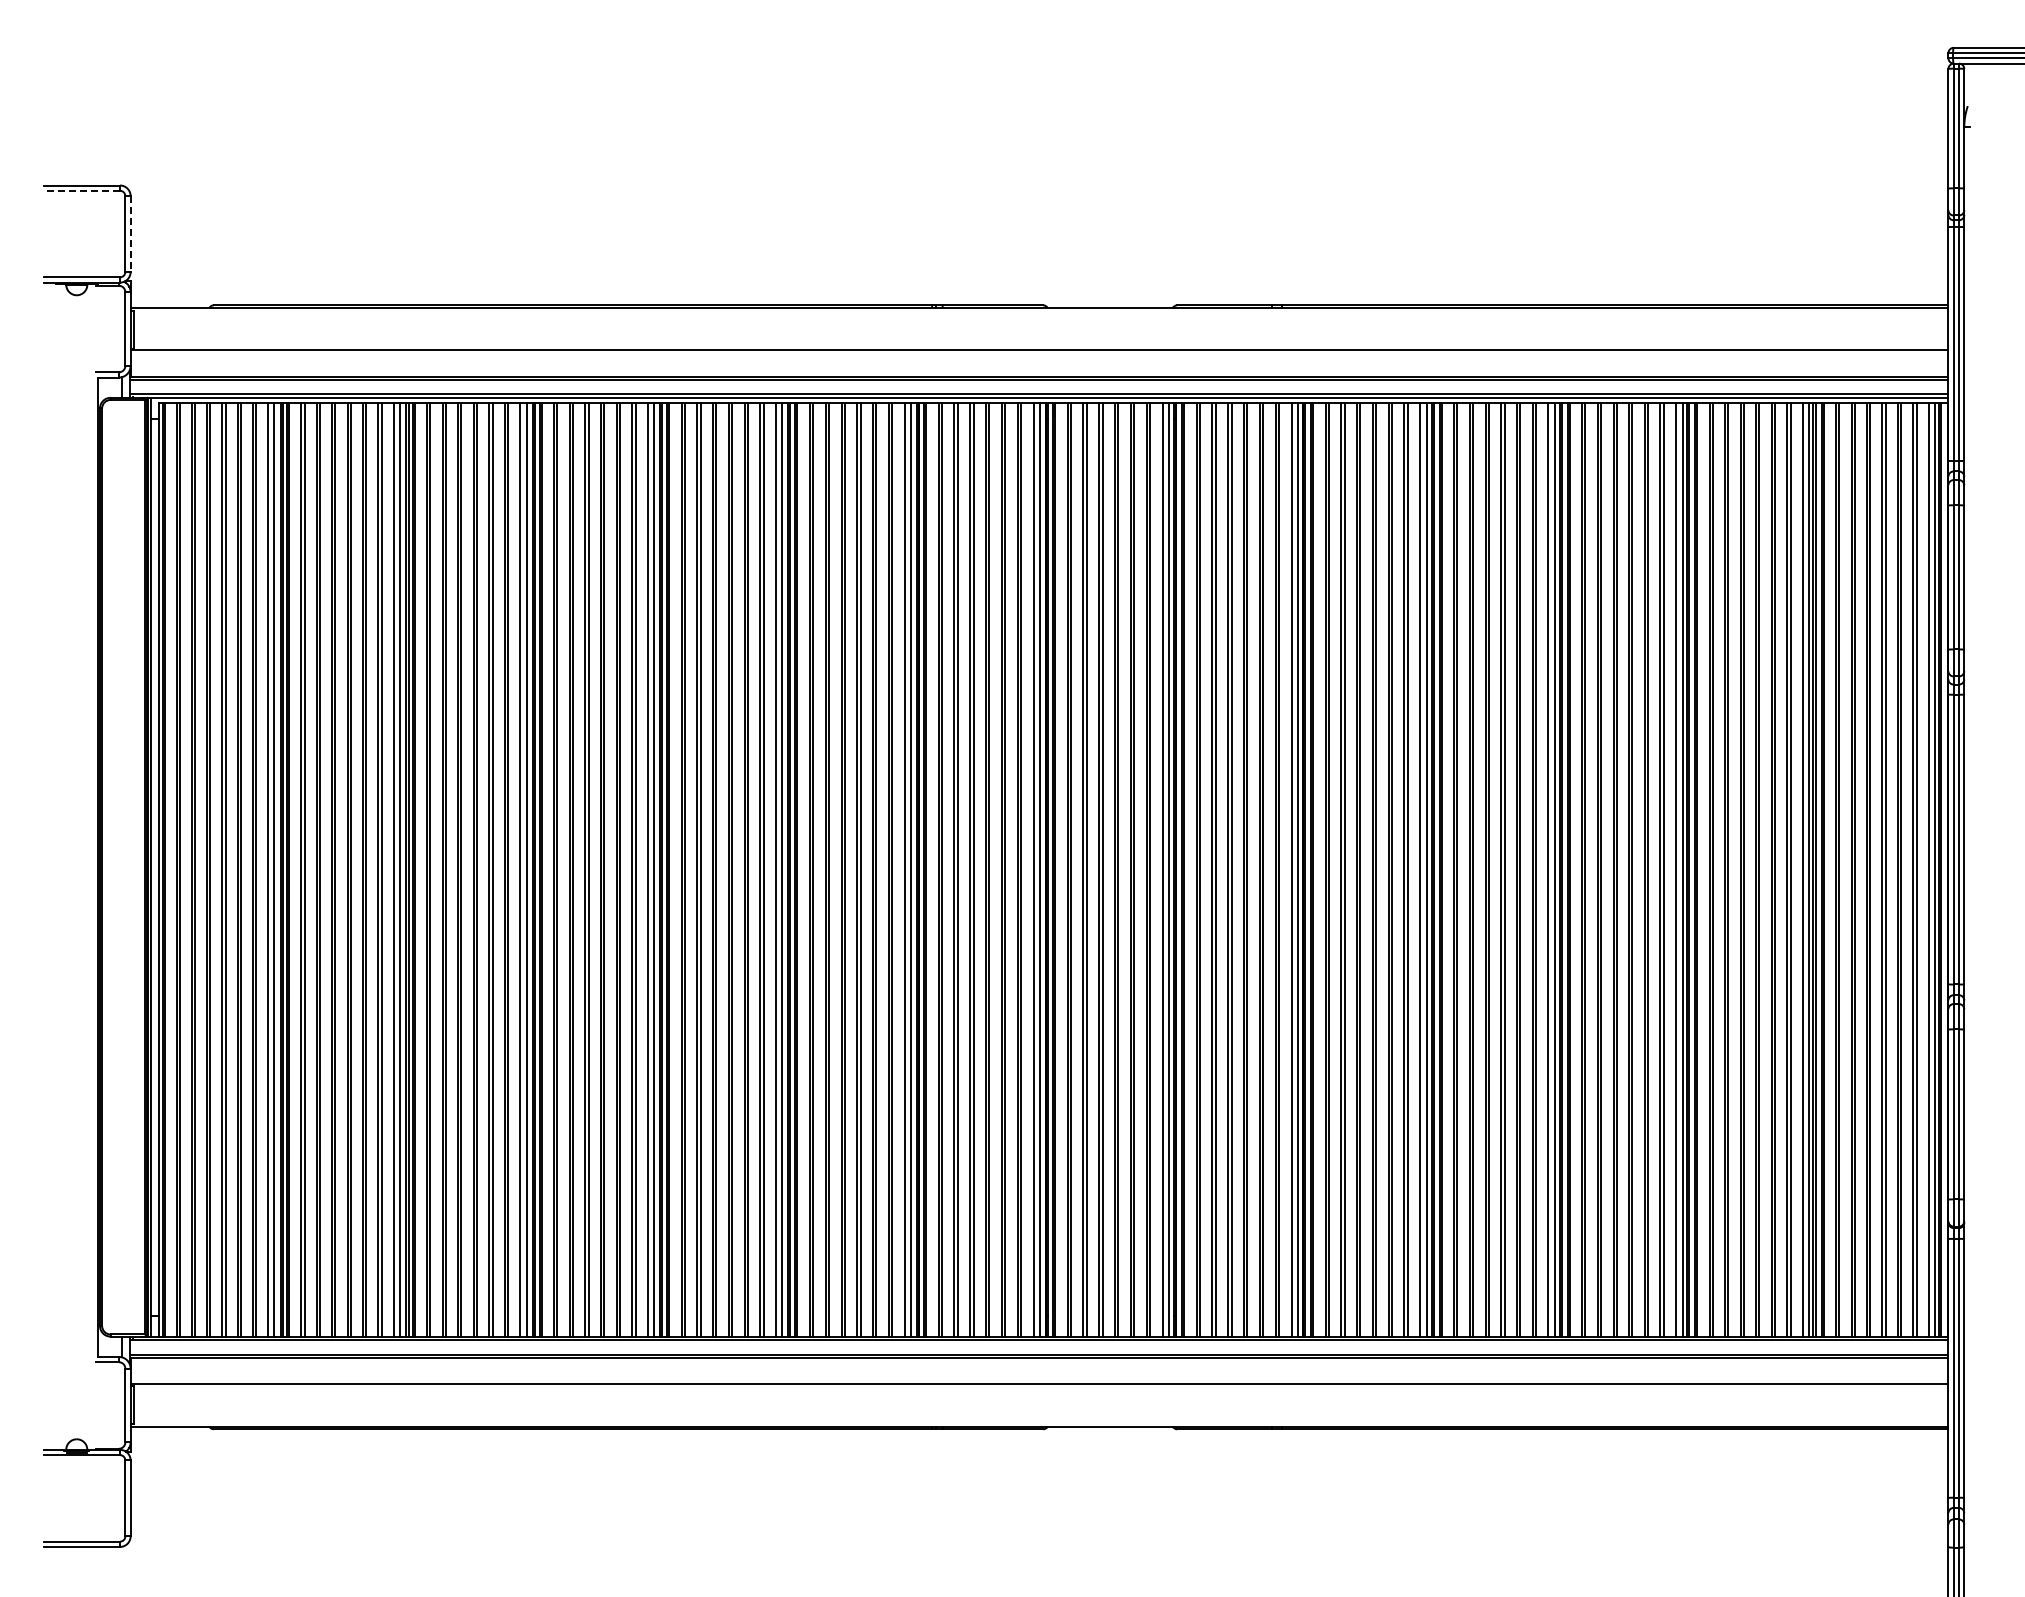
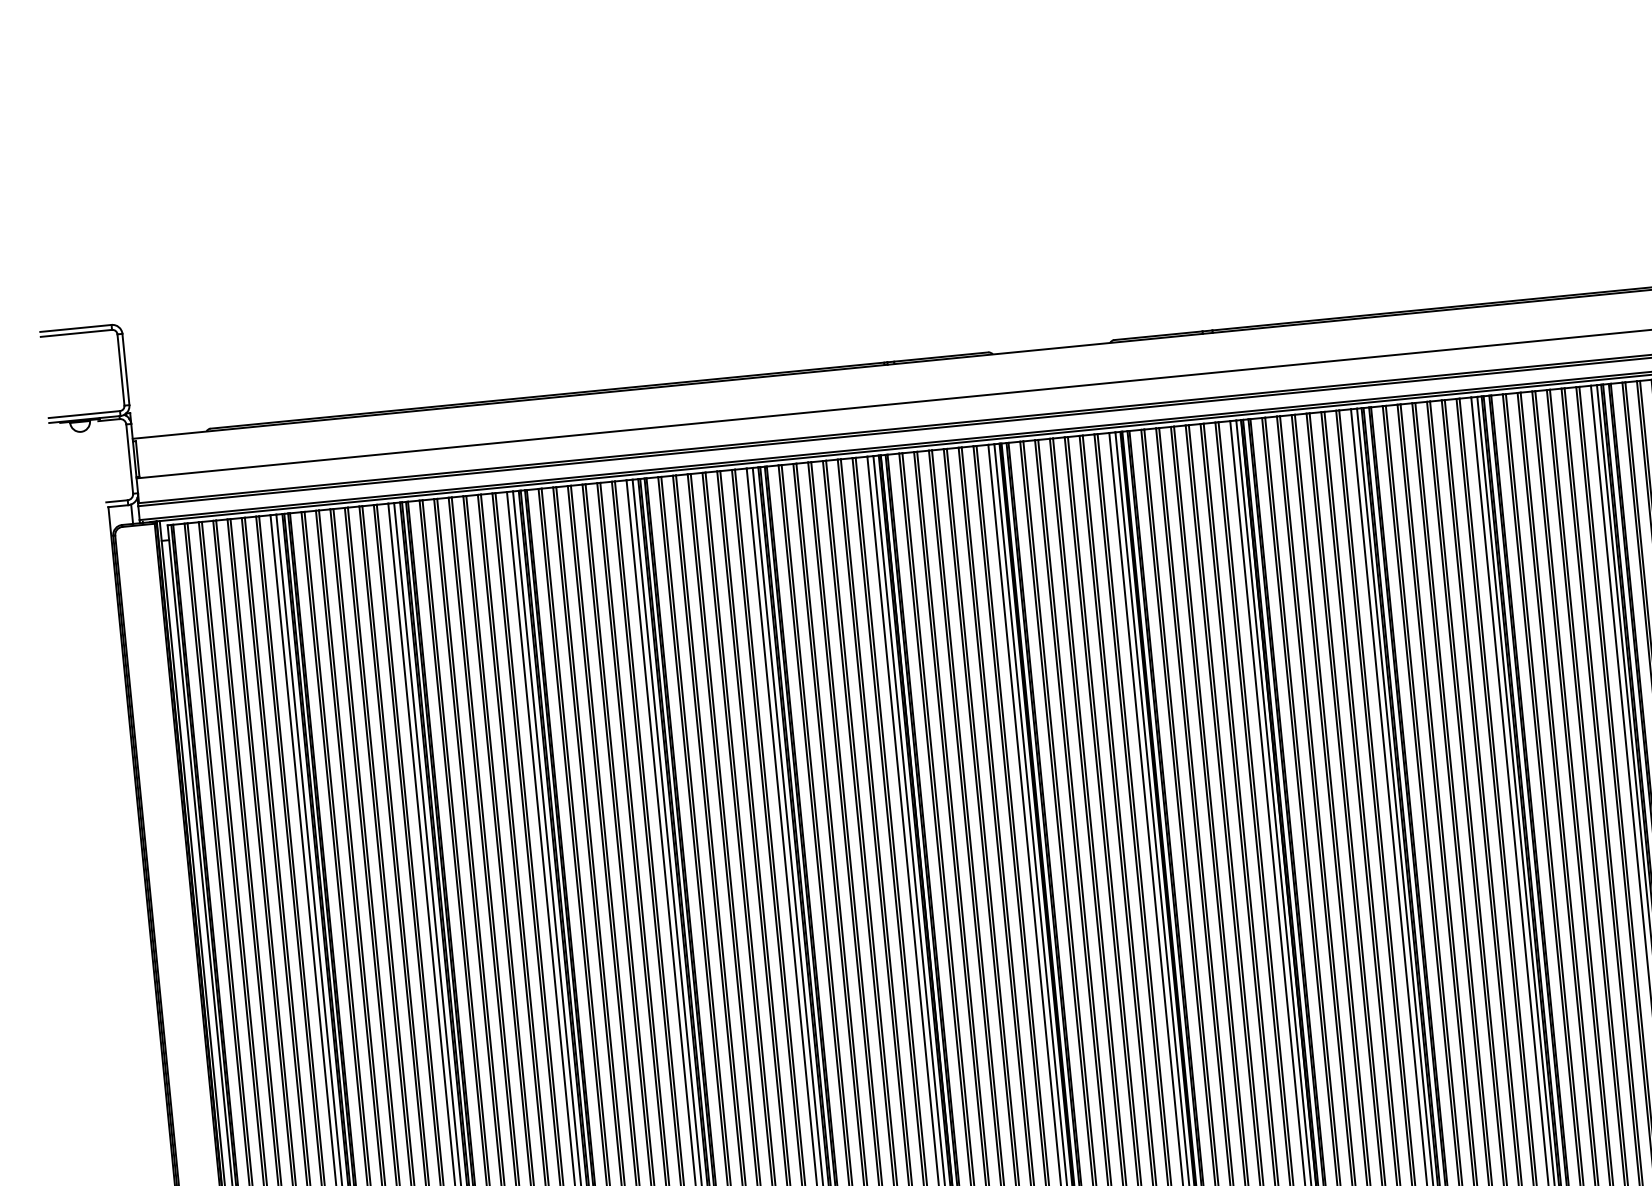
line: (82, 190) -> (76, 333), dashed -> solid
line: (130, 234) -> (125, 369), dashed -> solid

